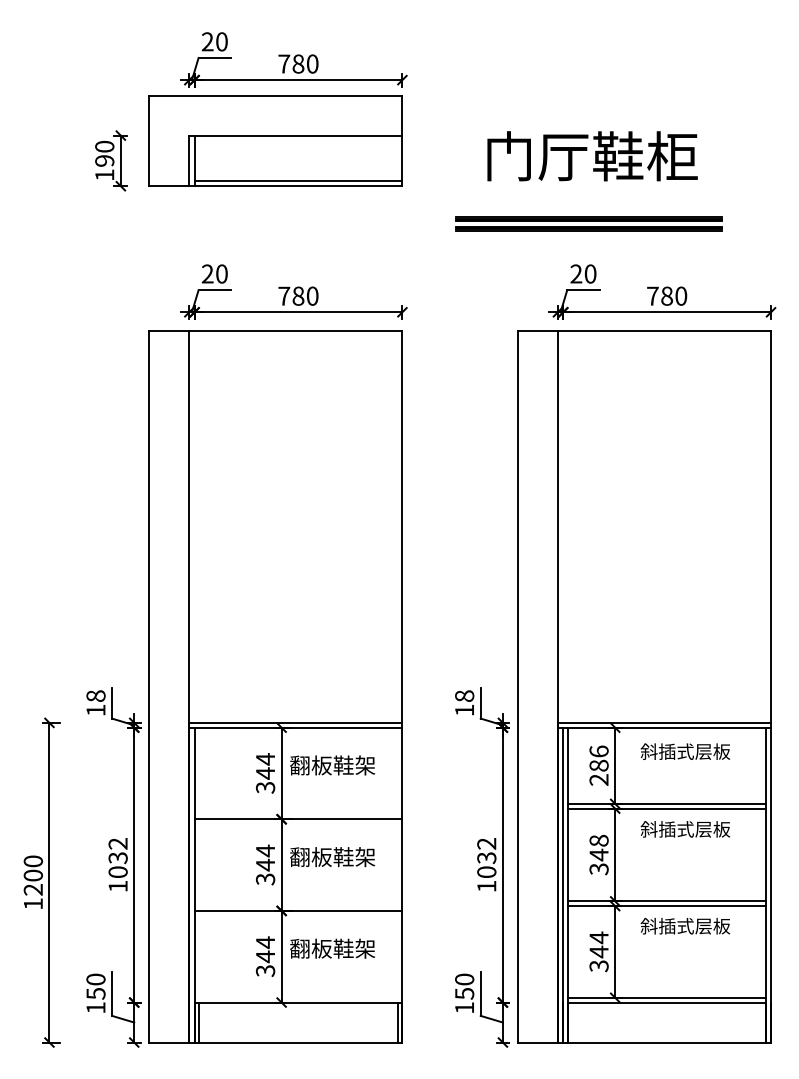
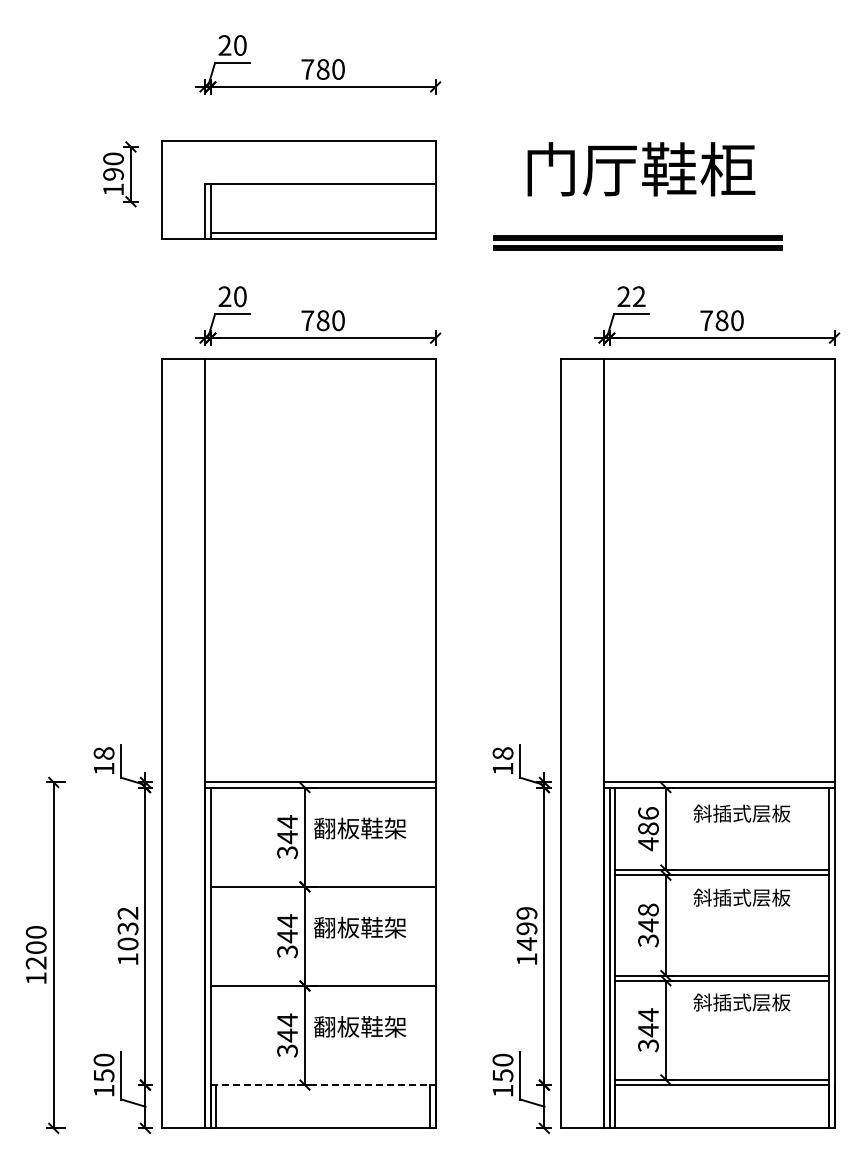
part: (275, 140) -> (298, 189), moved
text: (590, 273) -> (639, 296), 20 -> 22
text: (599, 780) -> (648, 844), 286 -> 486
text: (486, 858) -> (526, 929), 1032 -> 1499
line: (298, 1002) -> (323, 1085), solid -> dashed

